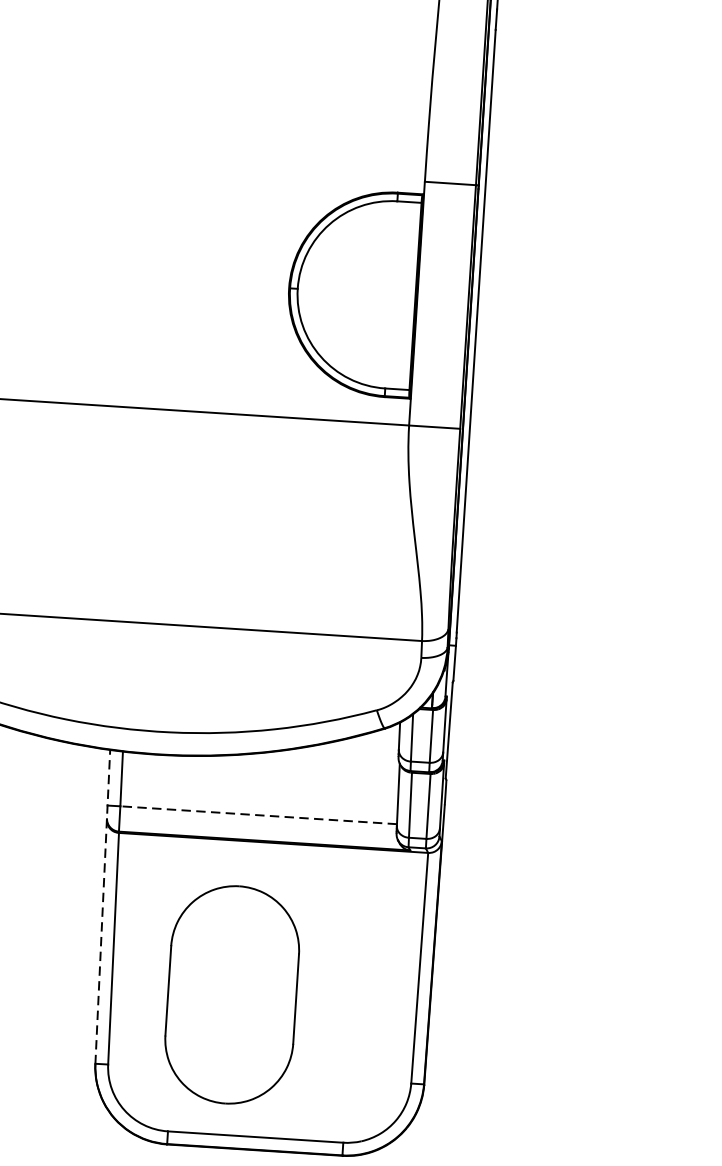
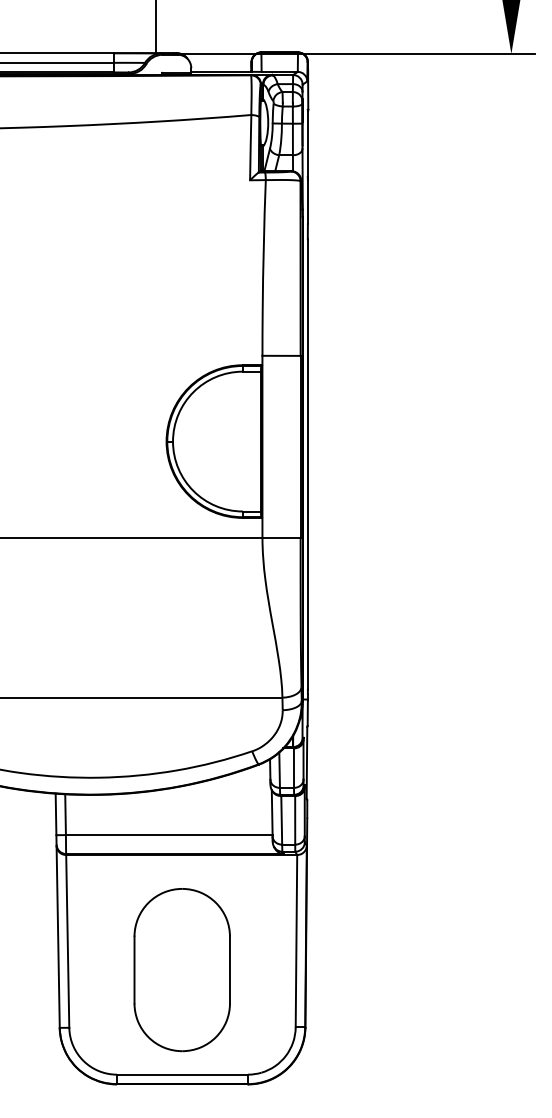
line: (257, 815) -> (168, 835), dashed -> solid
line: (102, 906) -> (57, 910), dashed -> solid
part: (231, 995) -> (181, 970), moved

